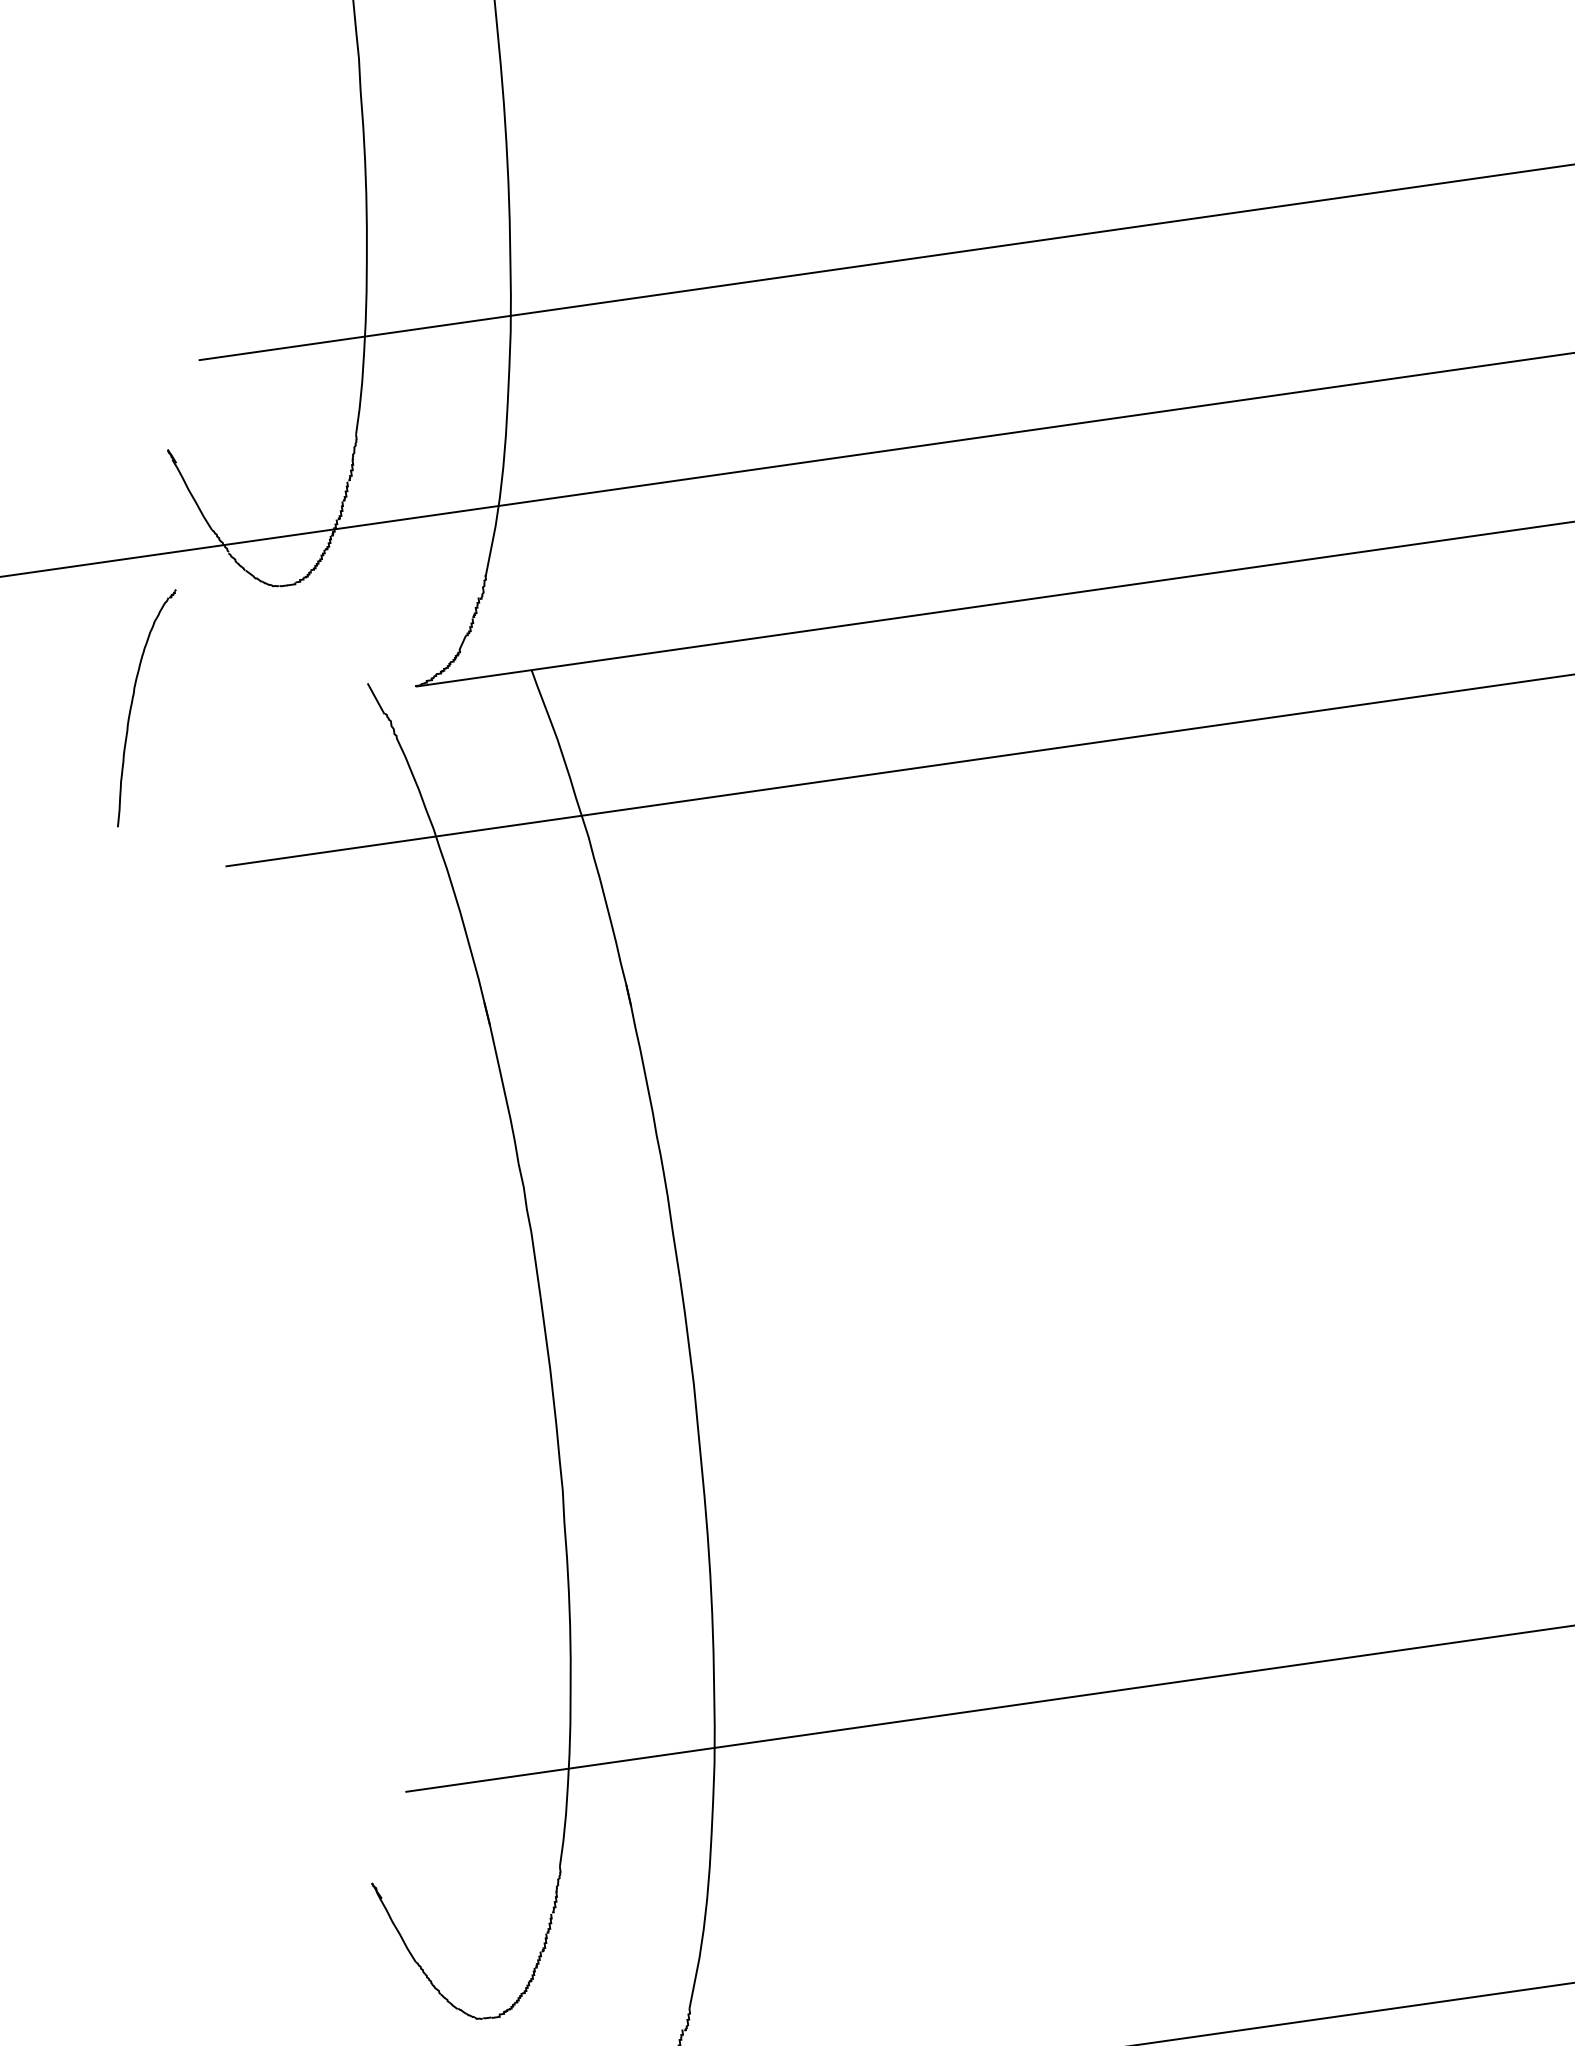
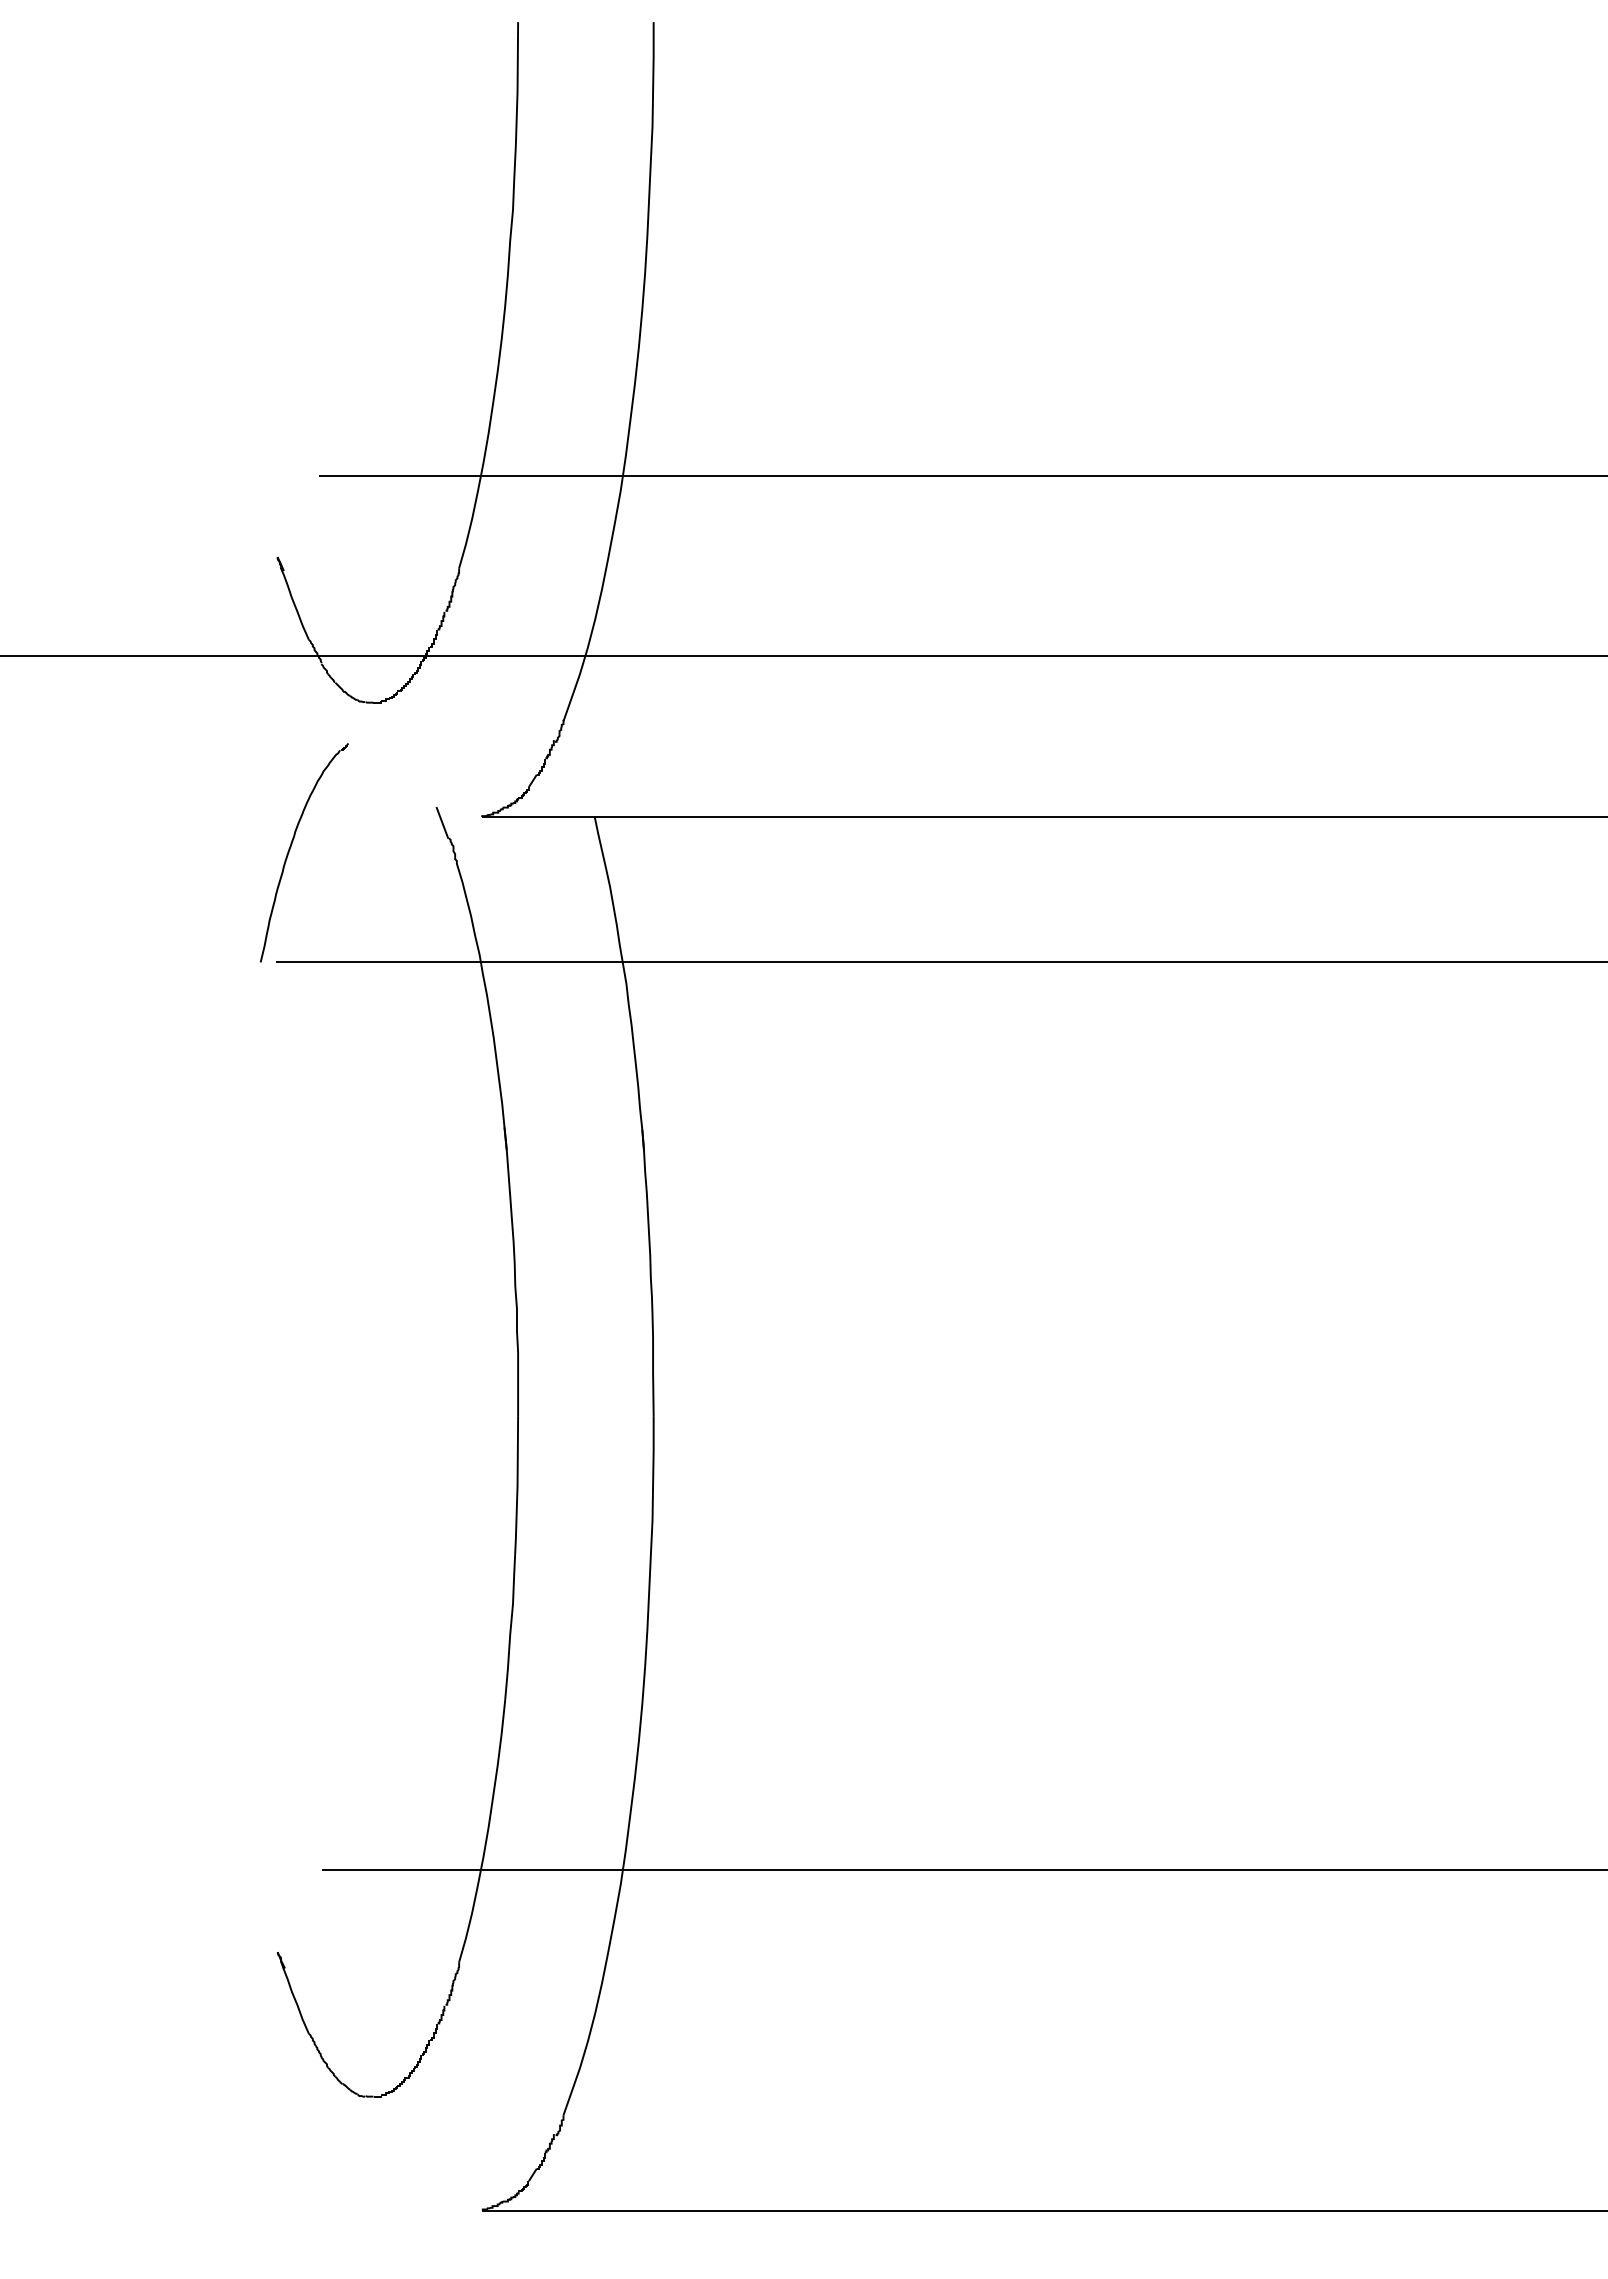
part: (132, 704) -> (291, 847), moved

